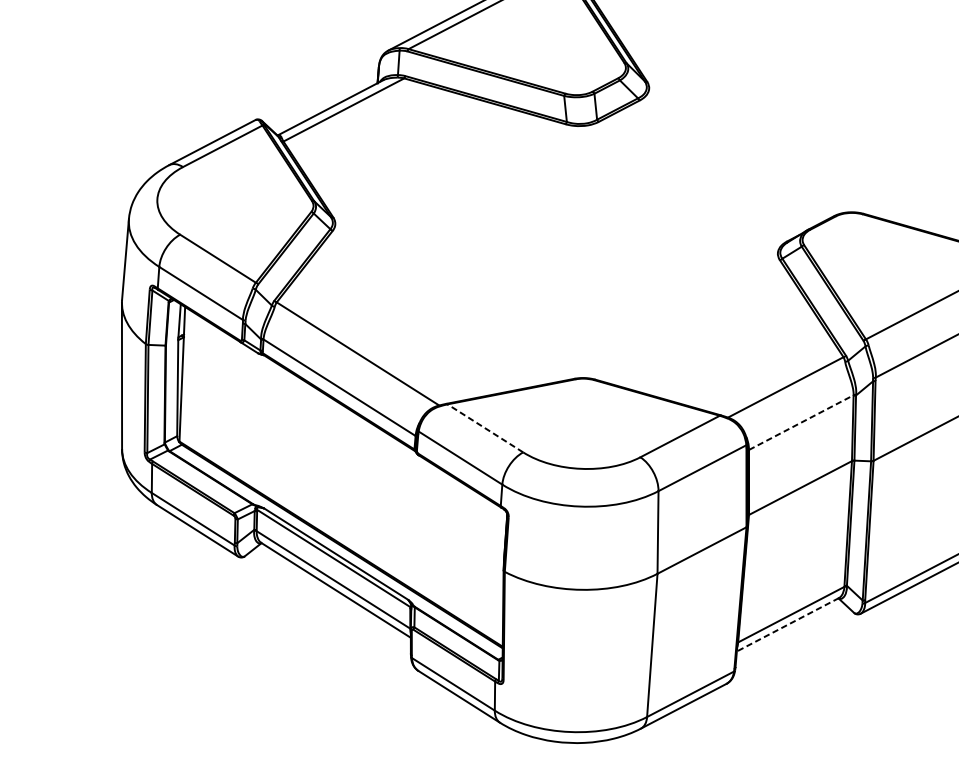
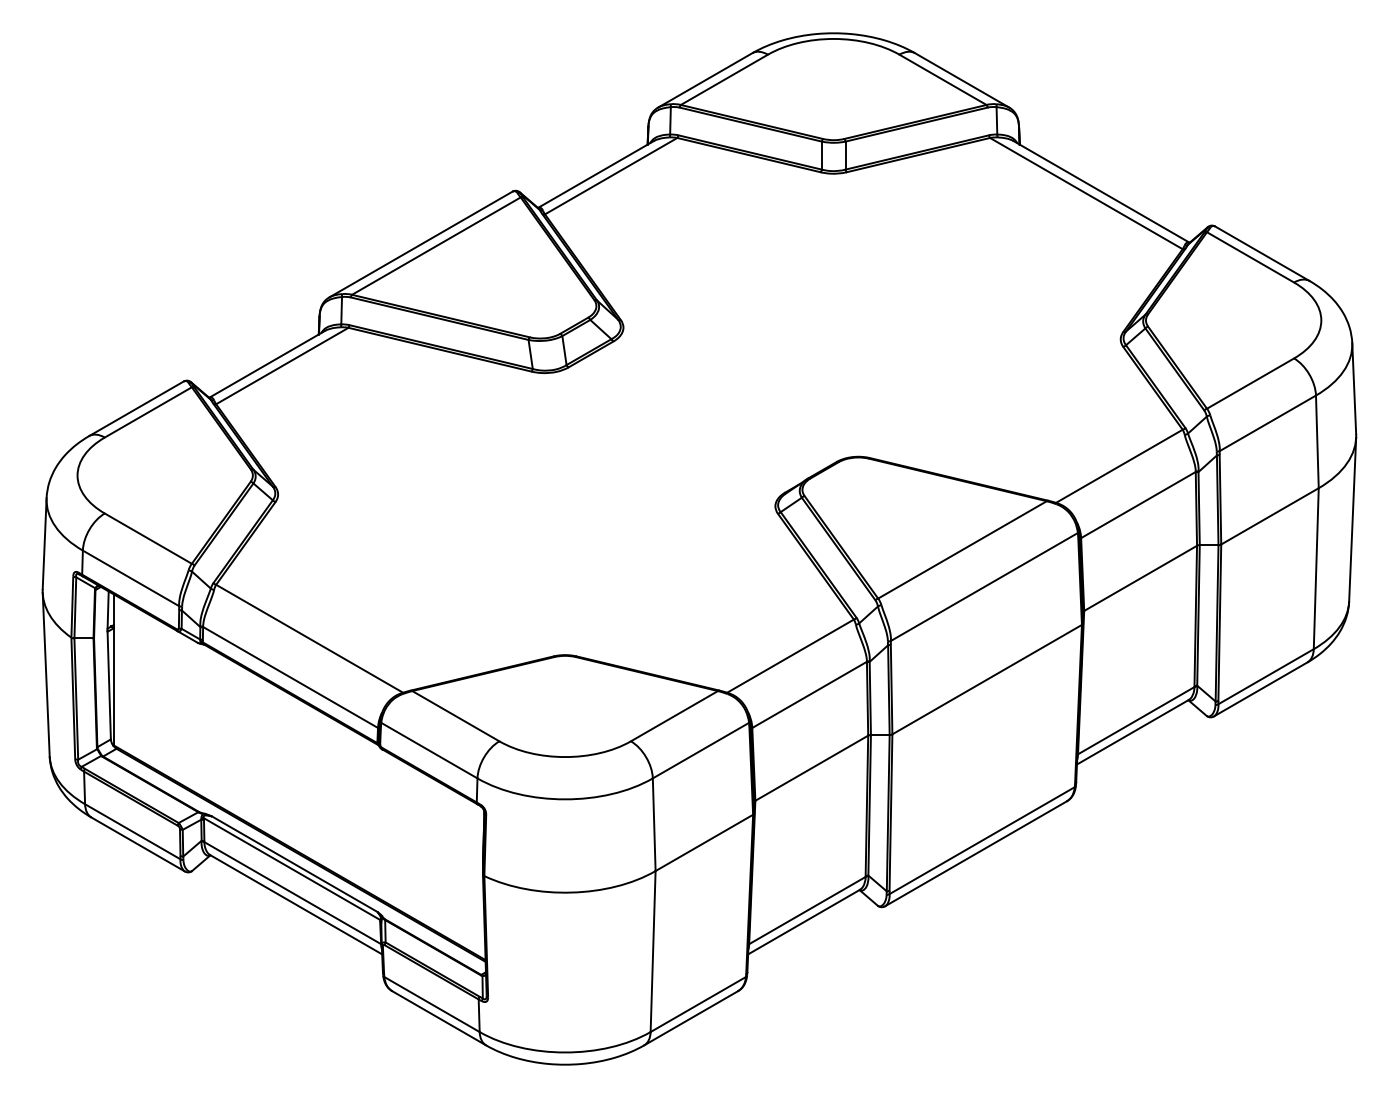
line: (802, 422) -> (810, 694), dashed -> solid
line: (485, 427) -> (455, 715), dashed -> solid
line: (788, 625) -> (804, 922), dashed -> solid

